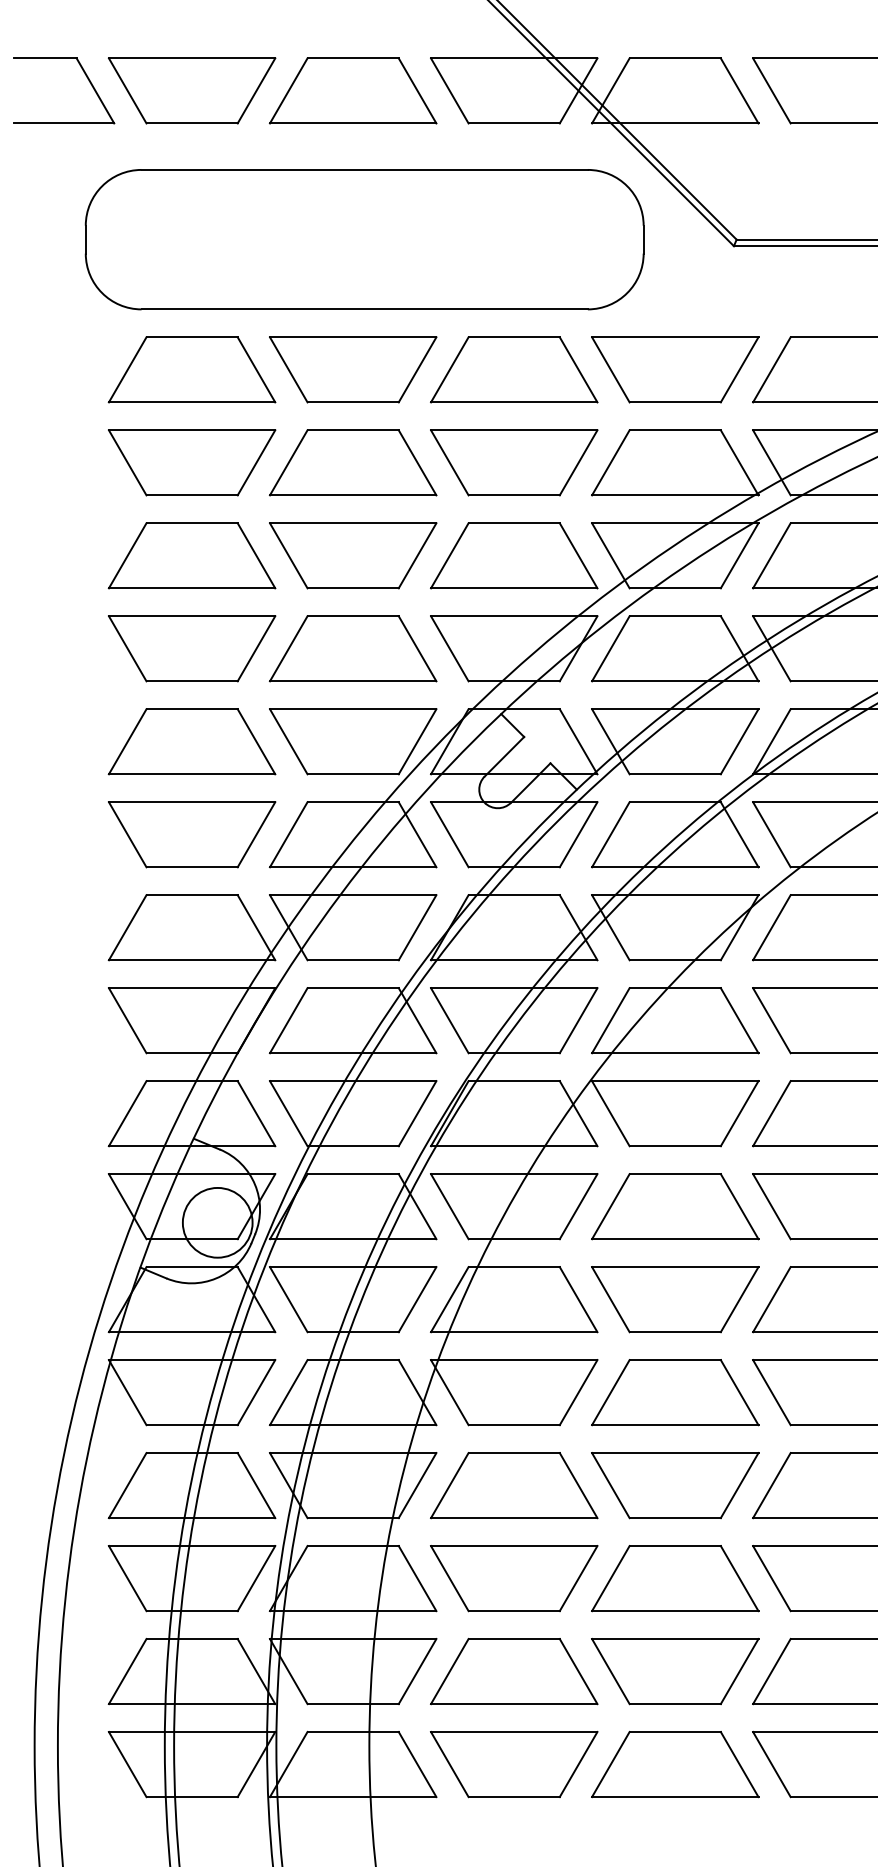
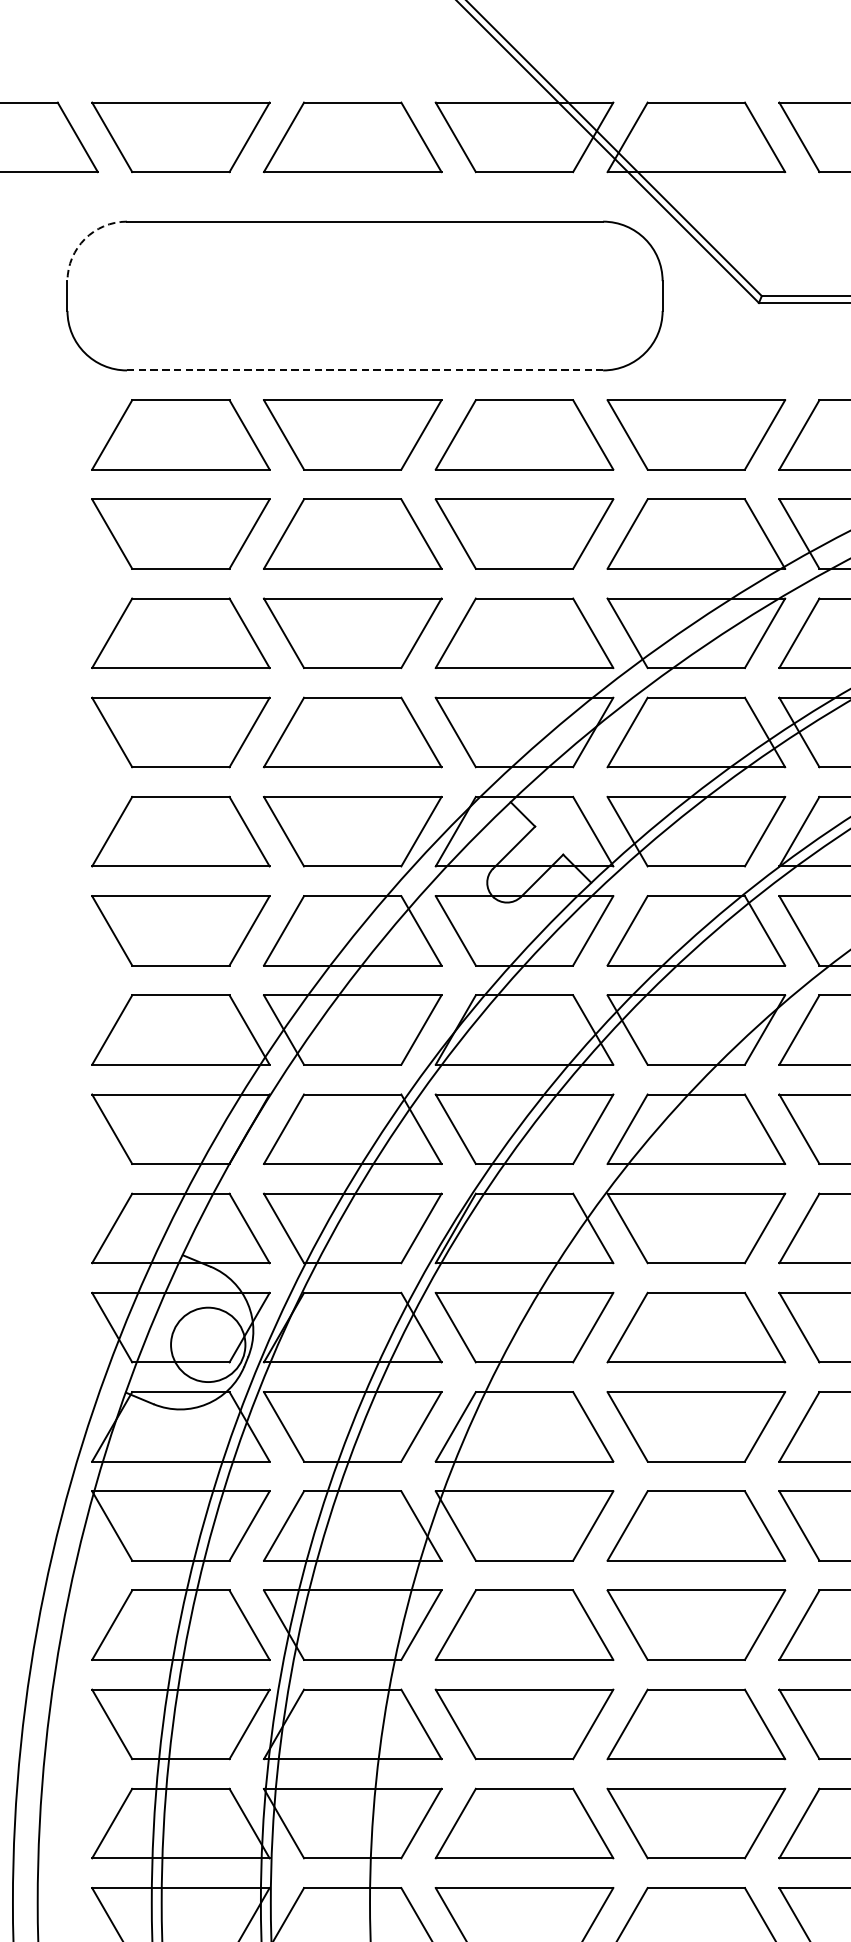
arc: (102, 186) -> (85, 239), solid -> dashed
line: (365, 309) -> (365, 370), solid -> dashed

